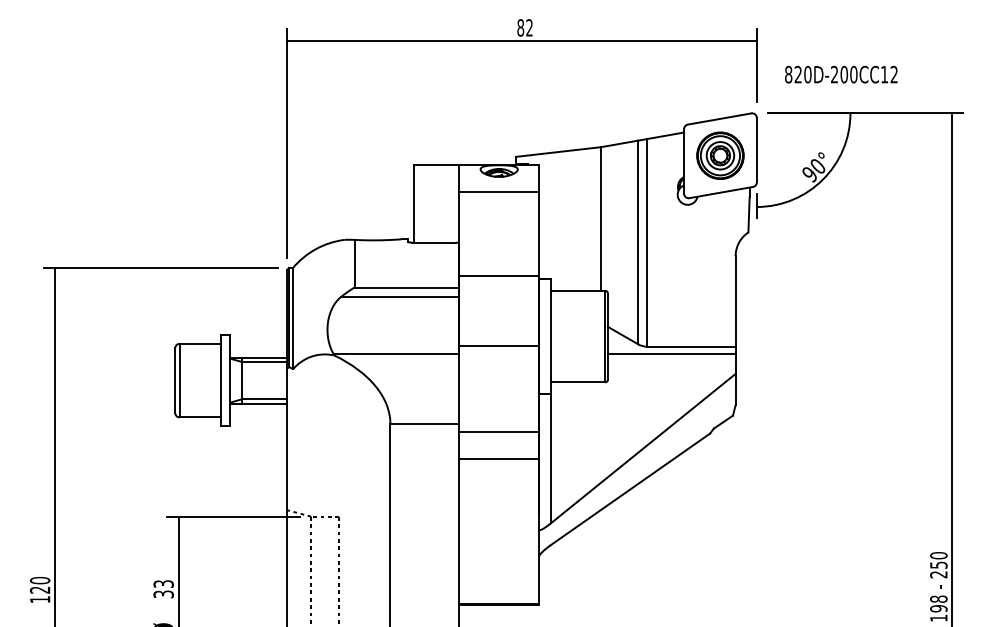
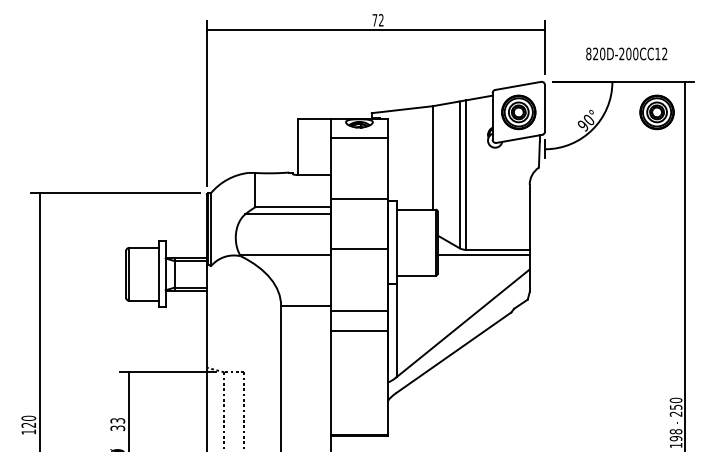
text: (520, 27) -> (374, 20), 82 -> 72
text: (841, 74) -> (626, 53), moved
part: (912, 155) -> (657, 112), added

